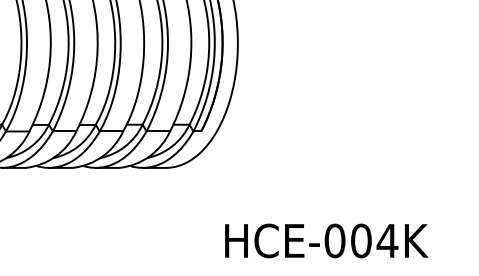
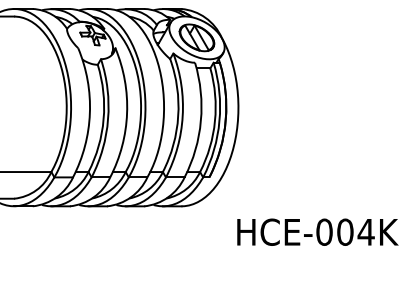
text: (326, 239) -> (317, 231), moved

